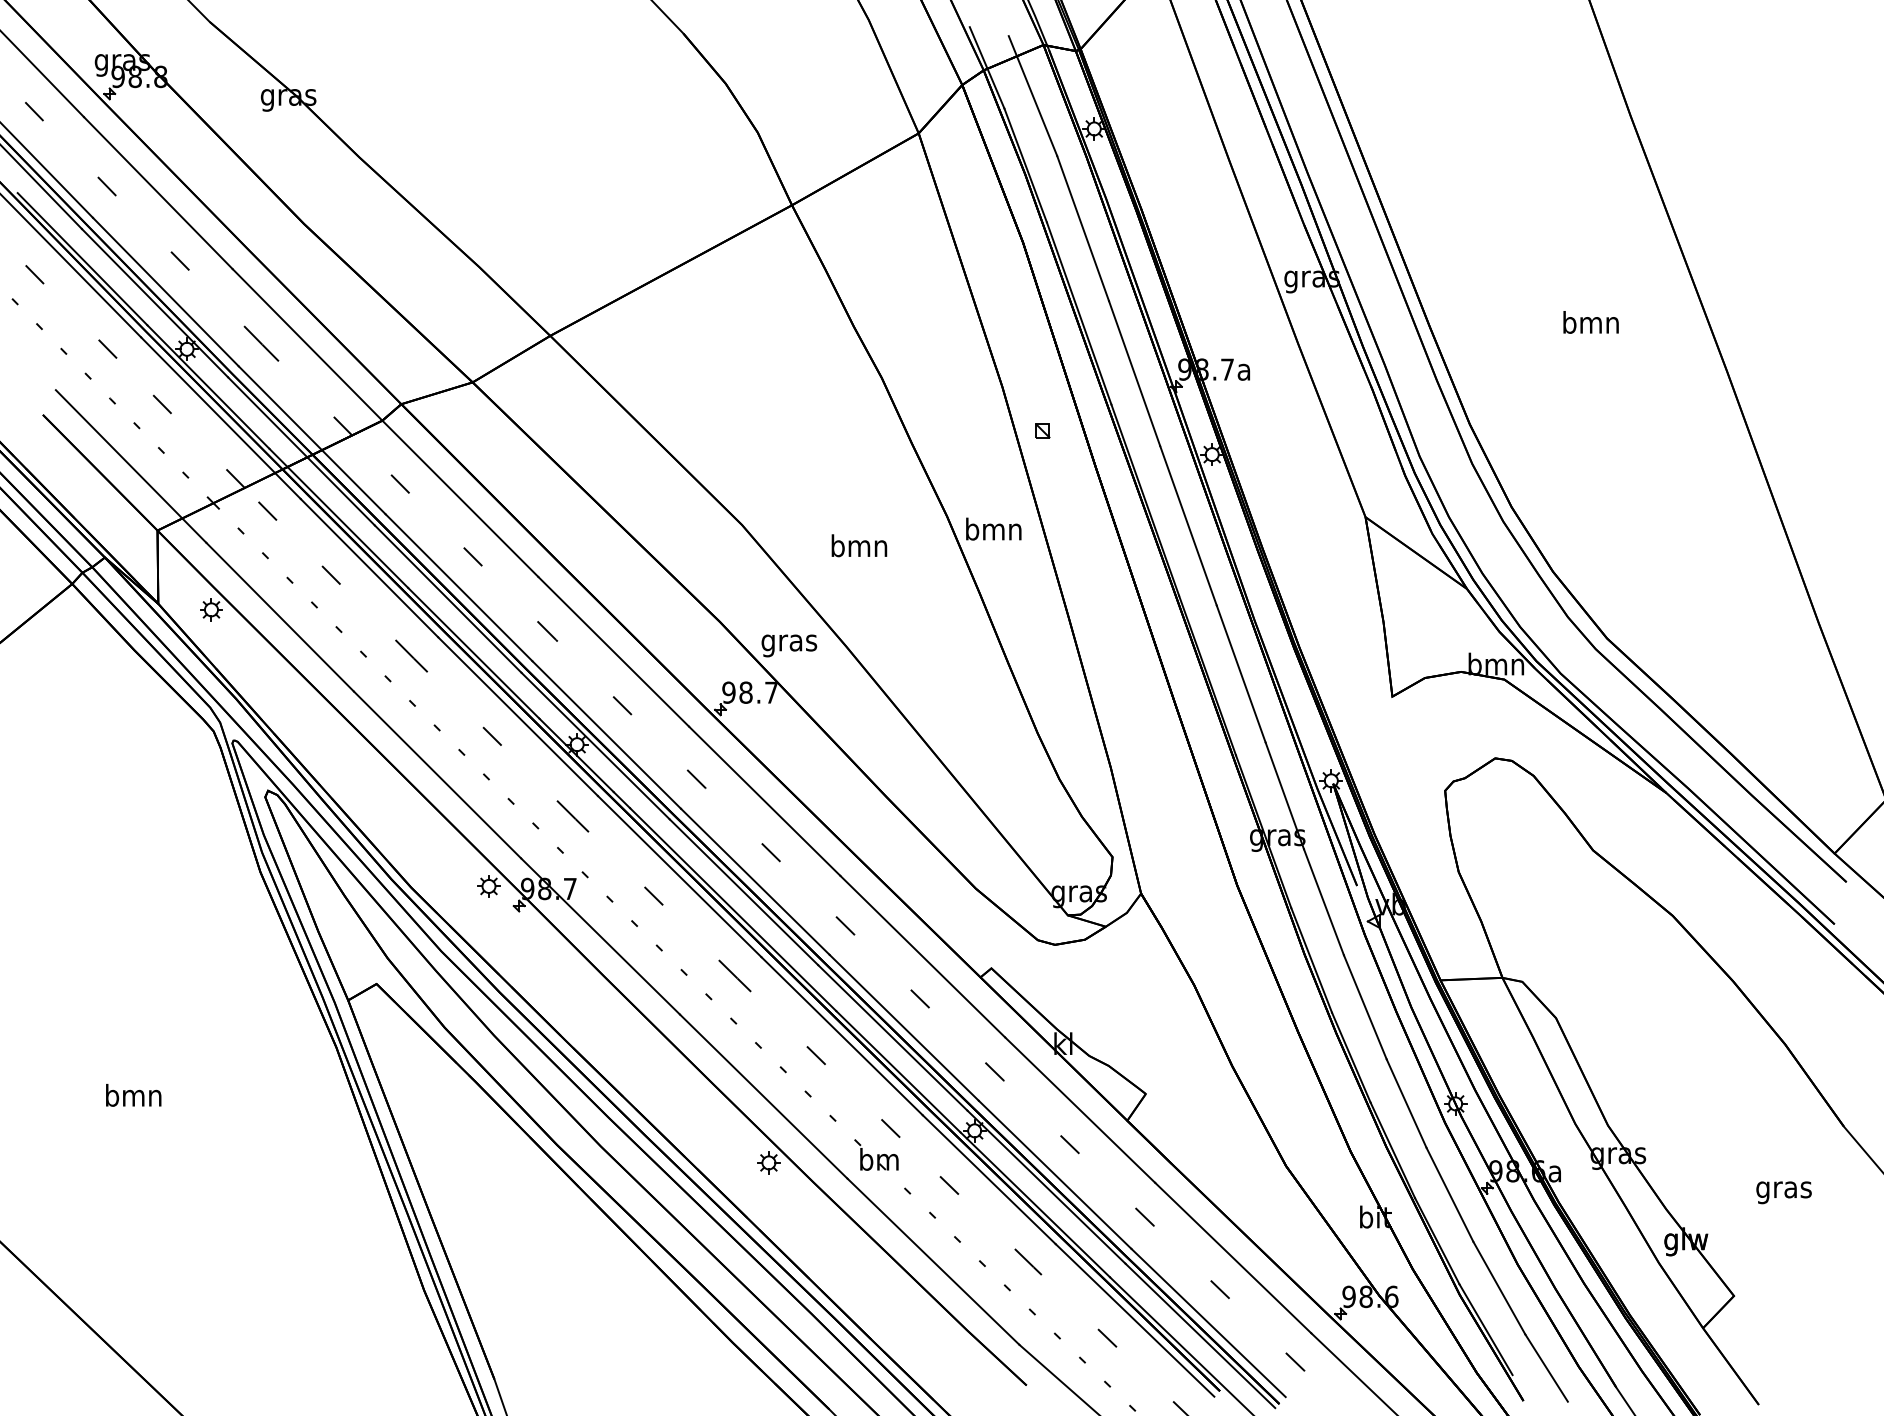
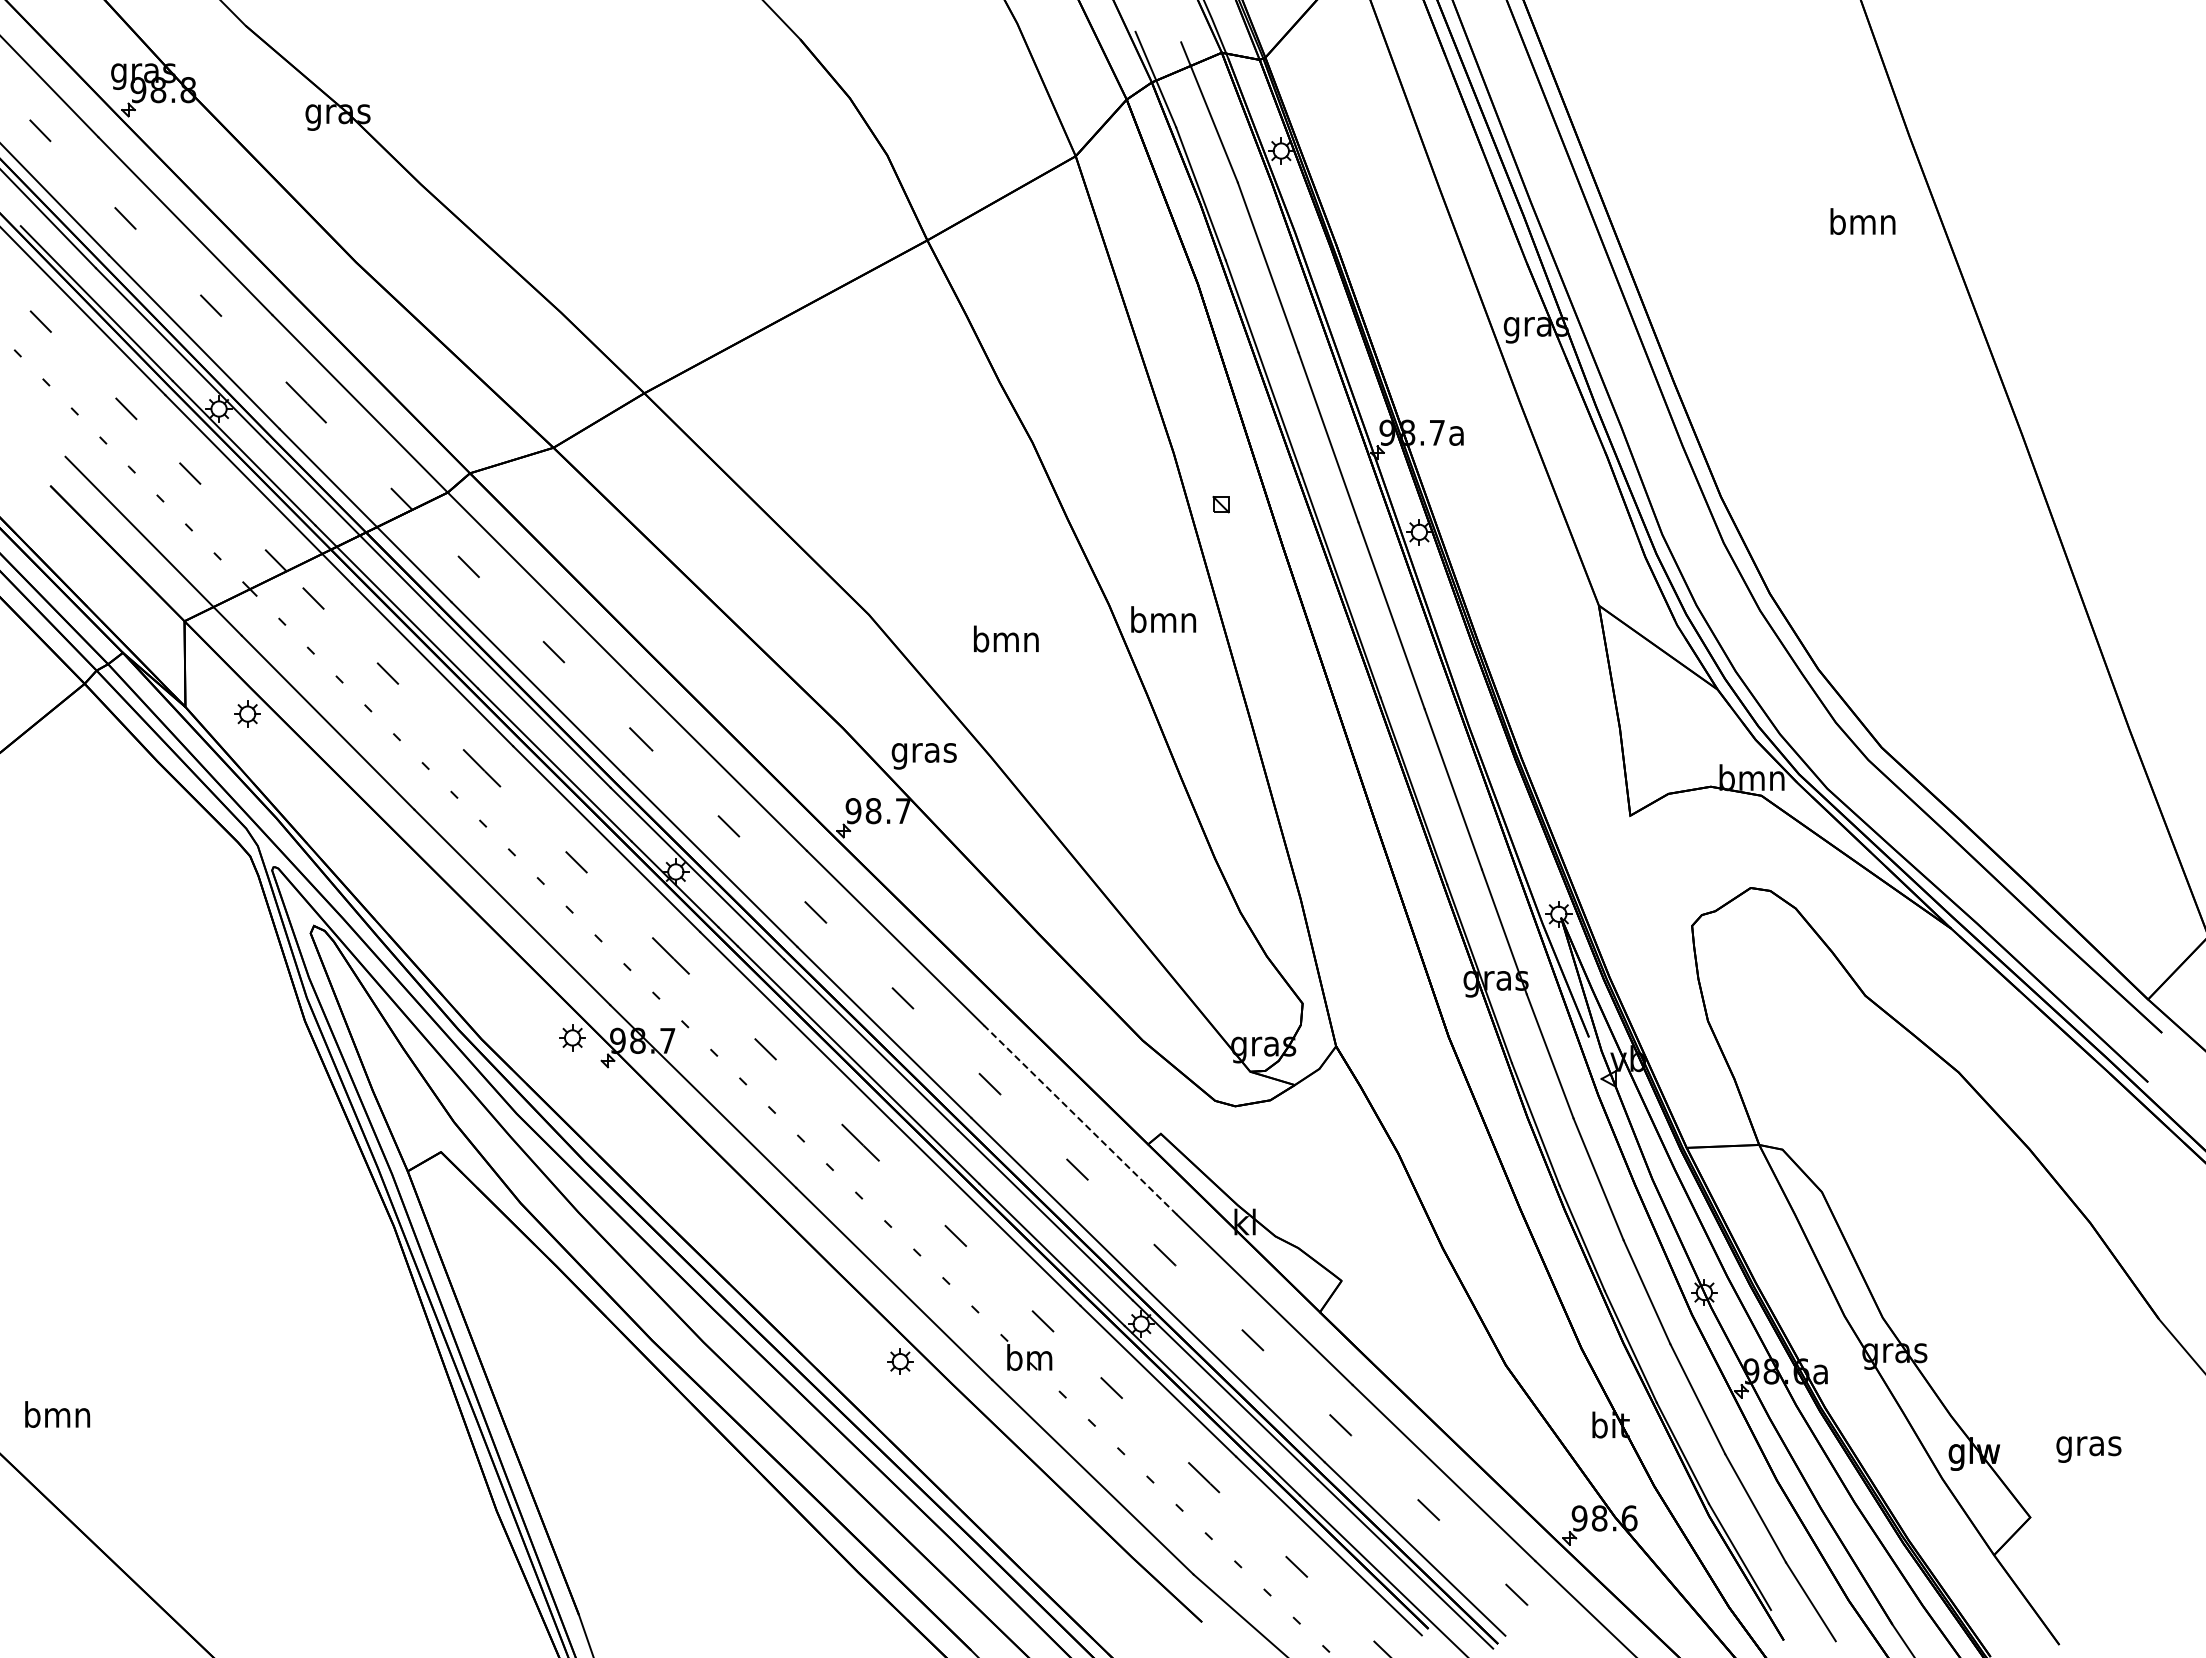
text: (1590, 322) -> (1862, 221), moved
line: (922, 956) -> (1080, 1119), solid -> dashed
text: (133, 1095) -> (57, 1414), moved
text: (1783, 1192) -> (2088, 1449), moved

